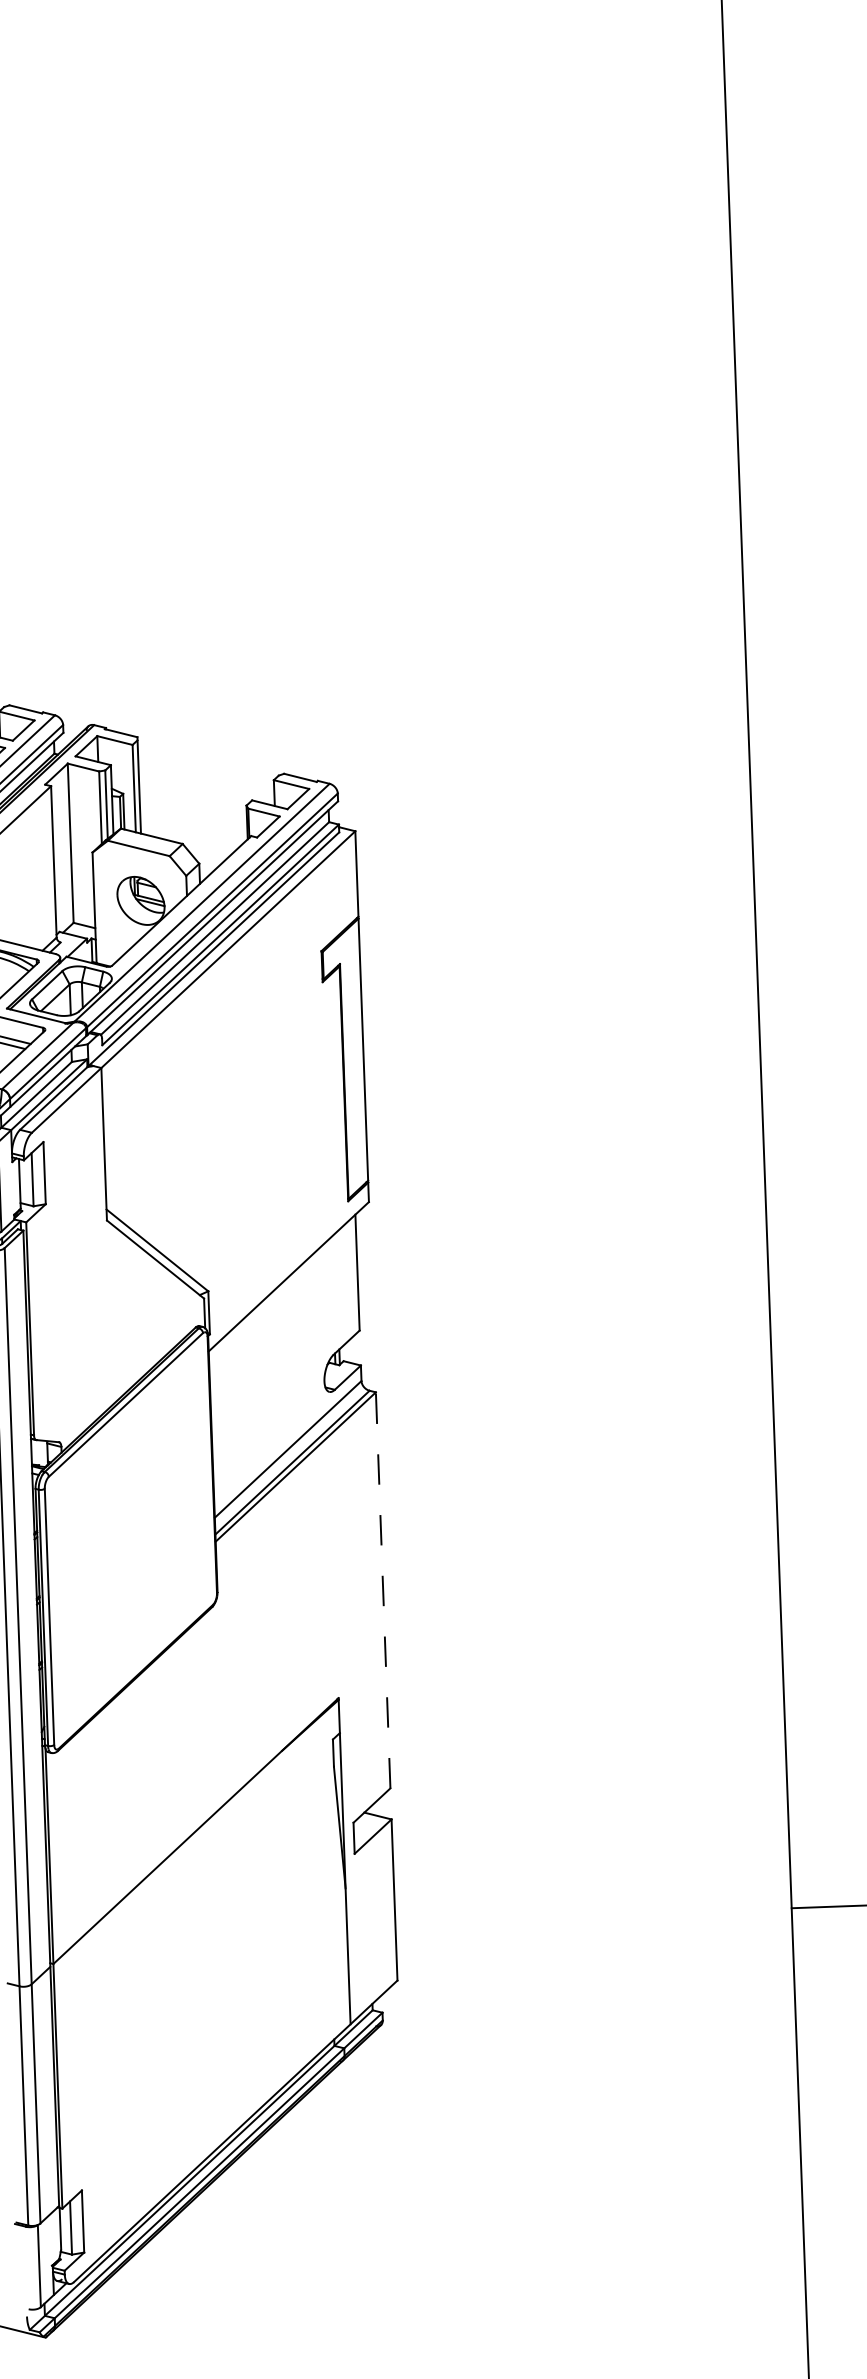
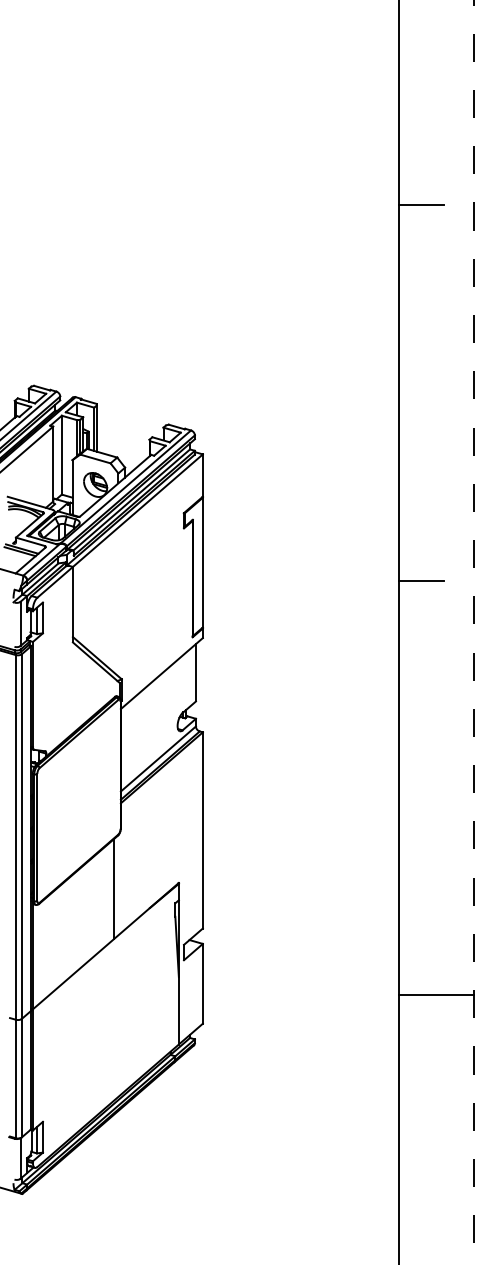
line: (778, 312) -> (421, 205), added
line: (806, 1071) -> (421, 581), added
line: (382, 1588) -> (202, 829), dashed -> solid
line: (209, 1716) -> (114, 889), added

